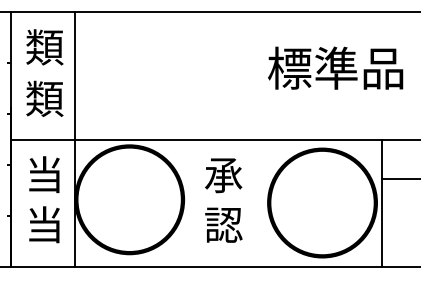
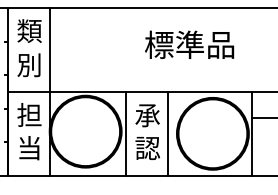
text: (335, 67) -> (189, 44), moved
text: (44, 99) -> (29, 65), 類 -> 別
text: (44, 175) -> (29, 115), 当 -> 担
line: (191, 202) -> (126, 133), added
line: (255, 202) -> (168, 133), added

